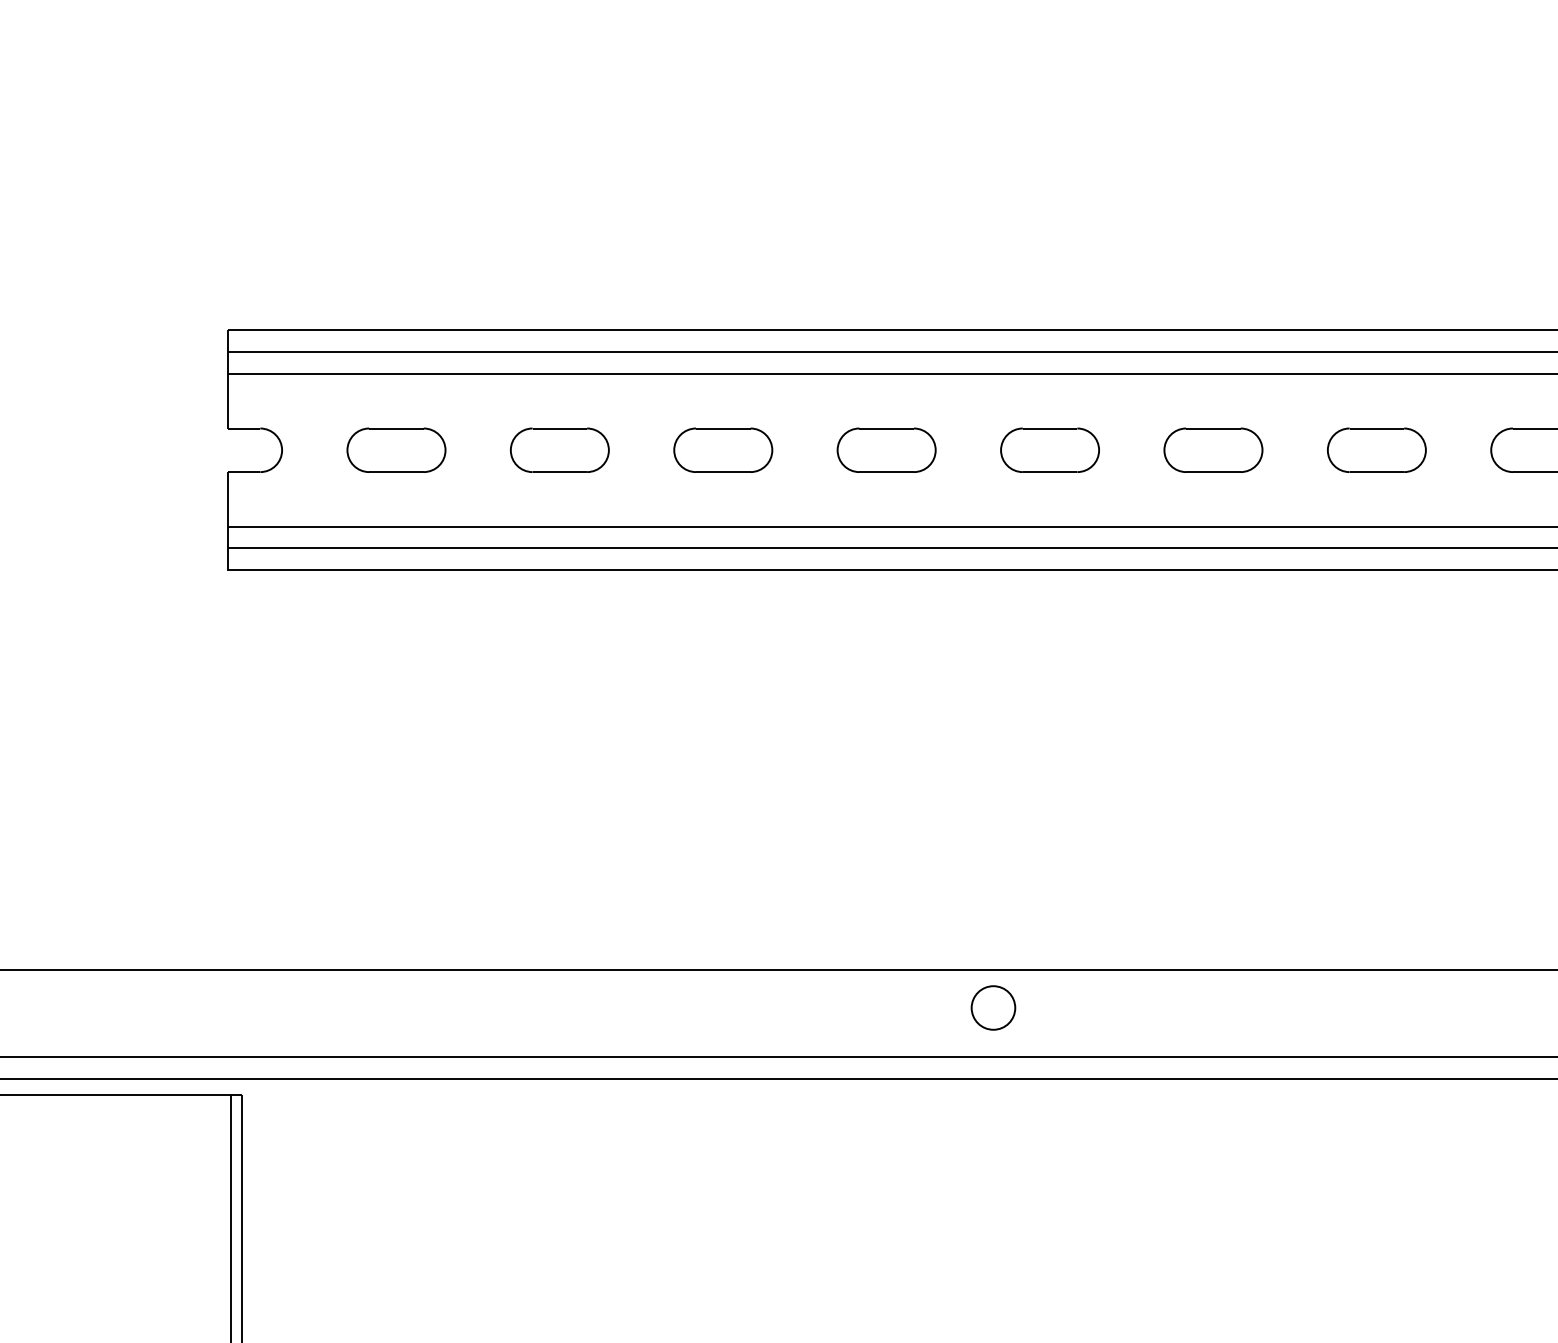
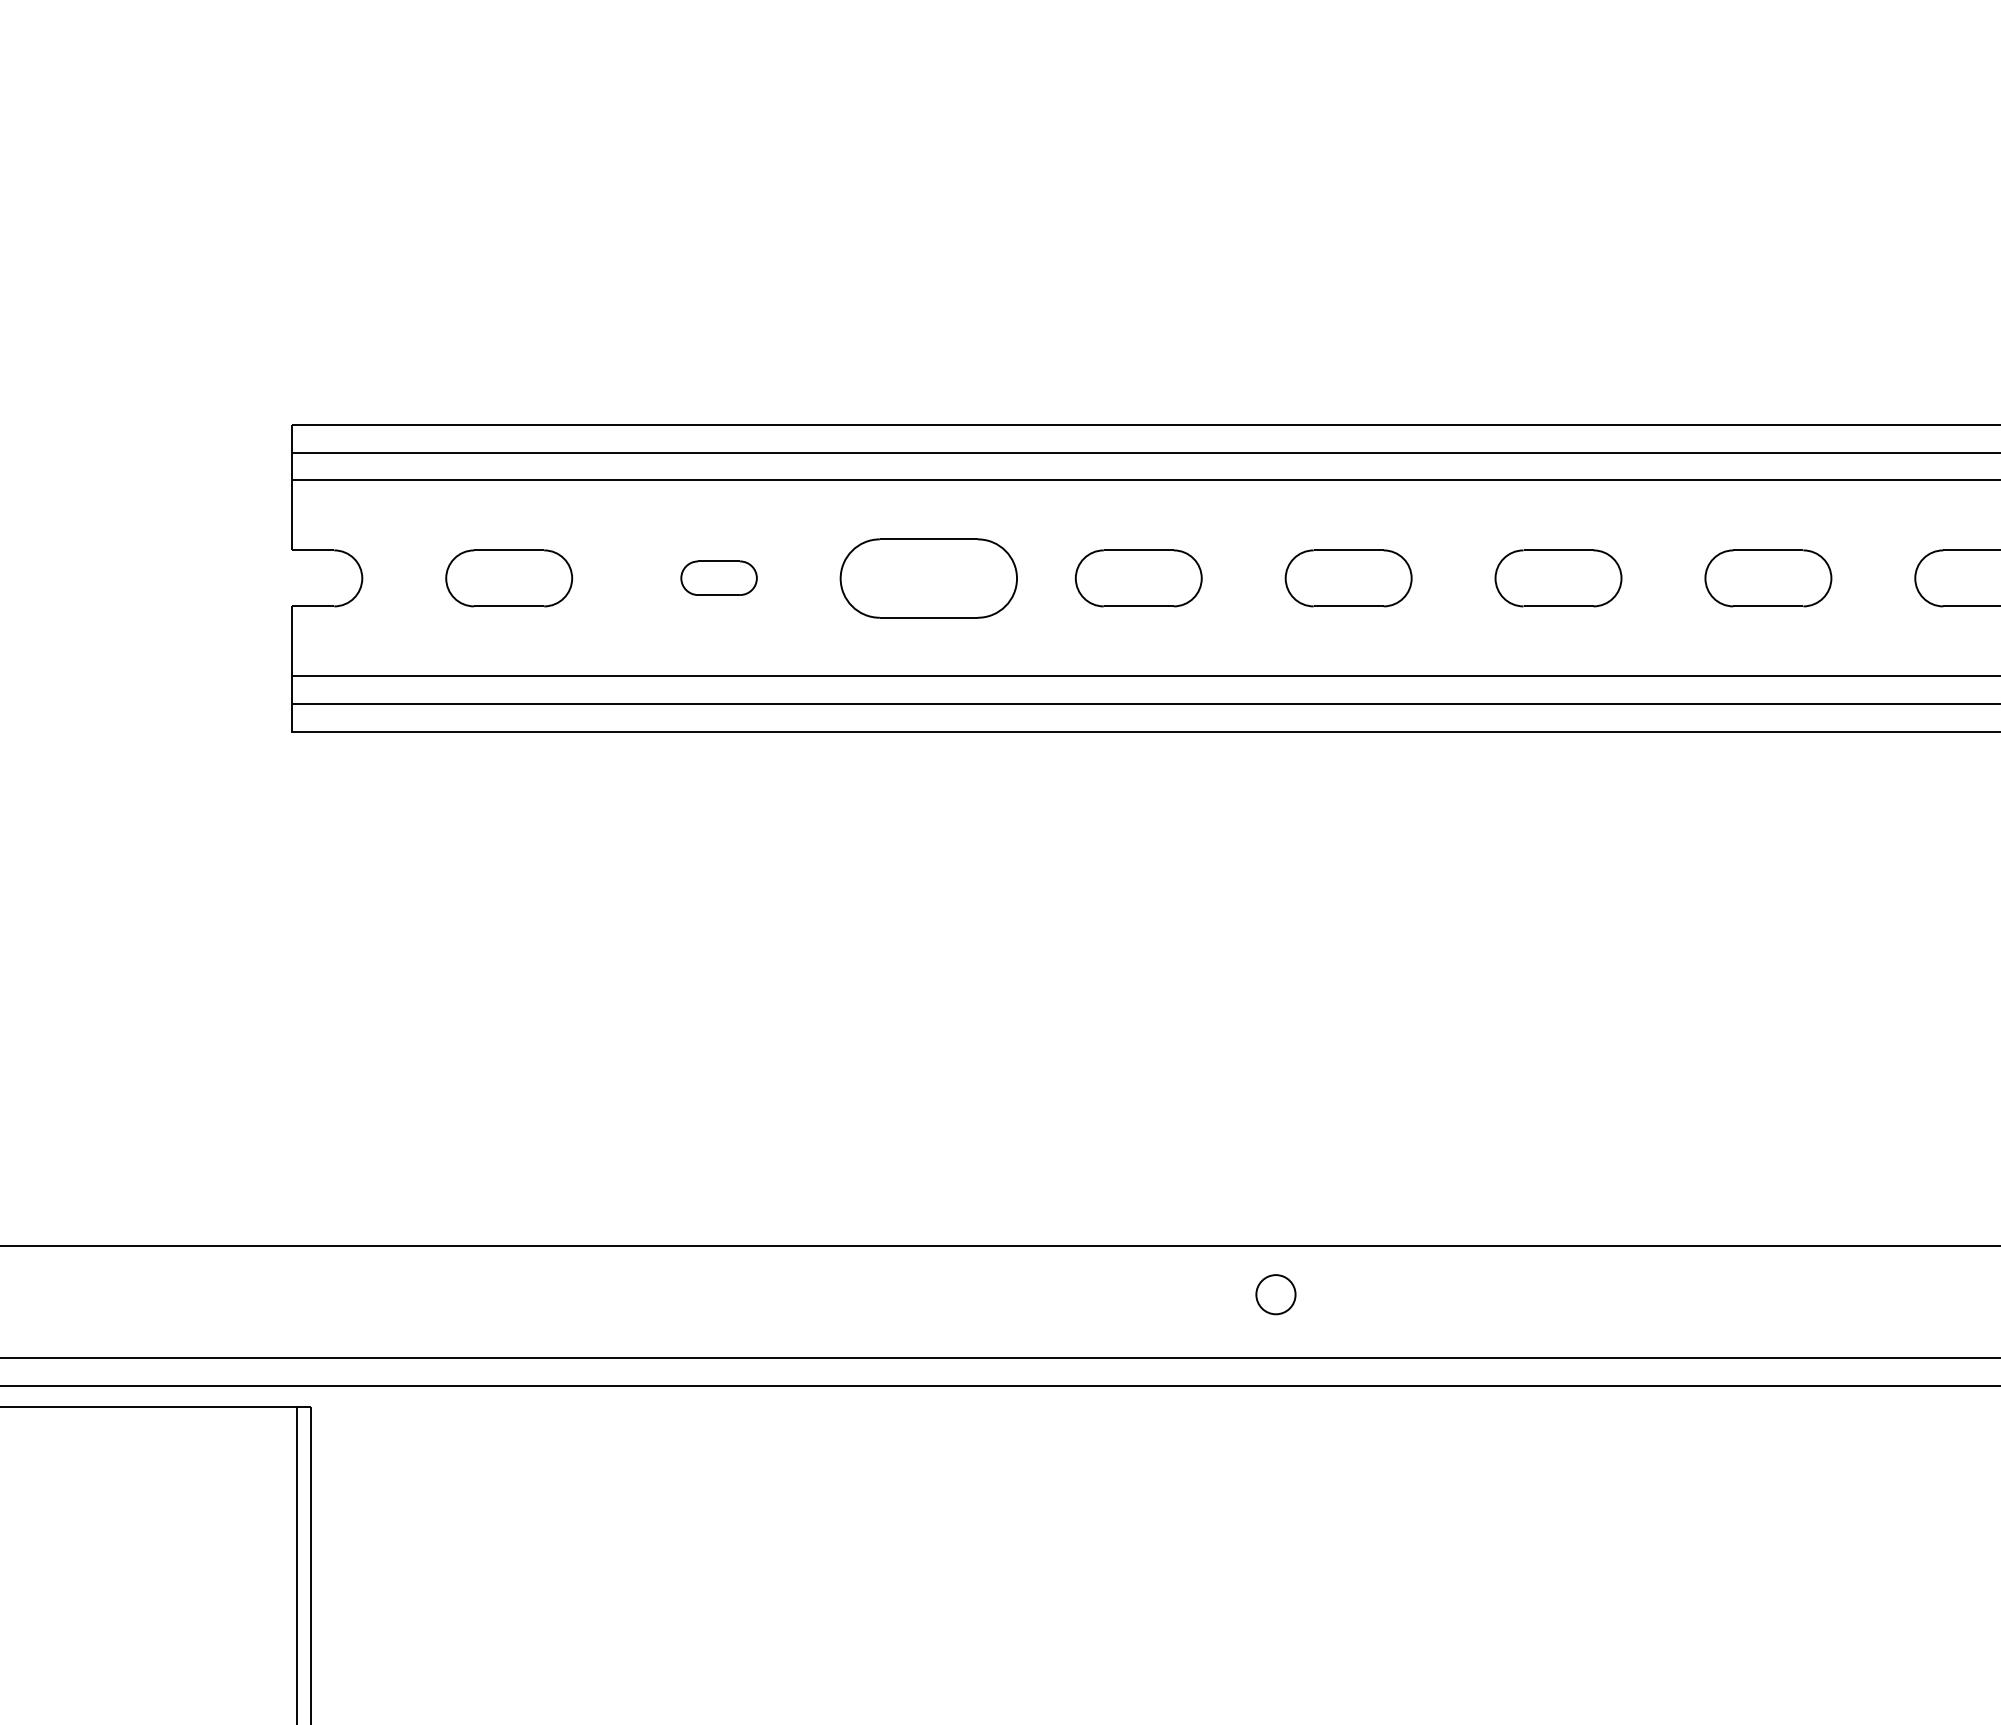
part: (559, 449) -> (718, 577), size x0.6
part: (723, 449) -> (929, 577), size x1.4
circle: (993, 1007) -> (1276, 1294), size x0.7

